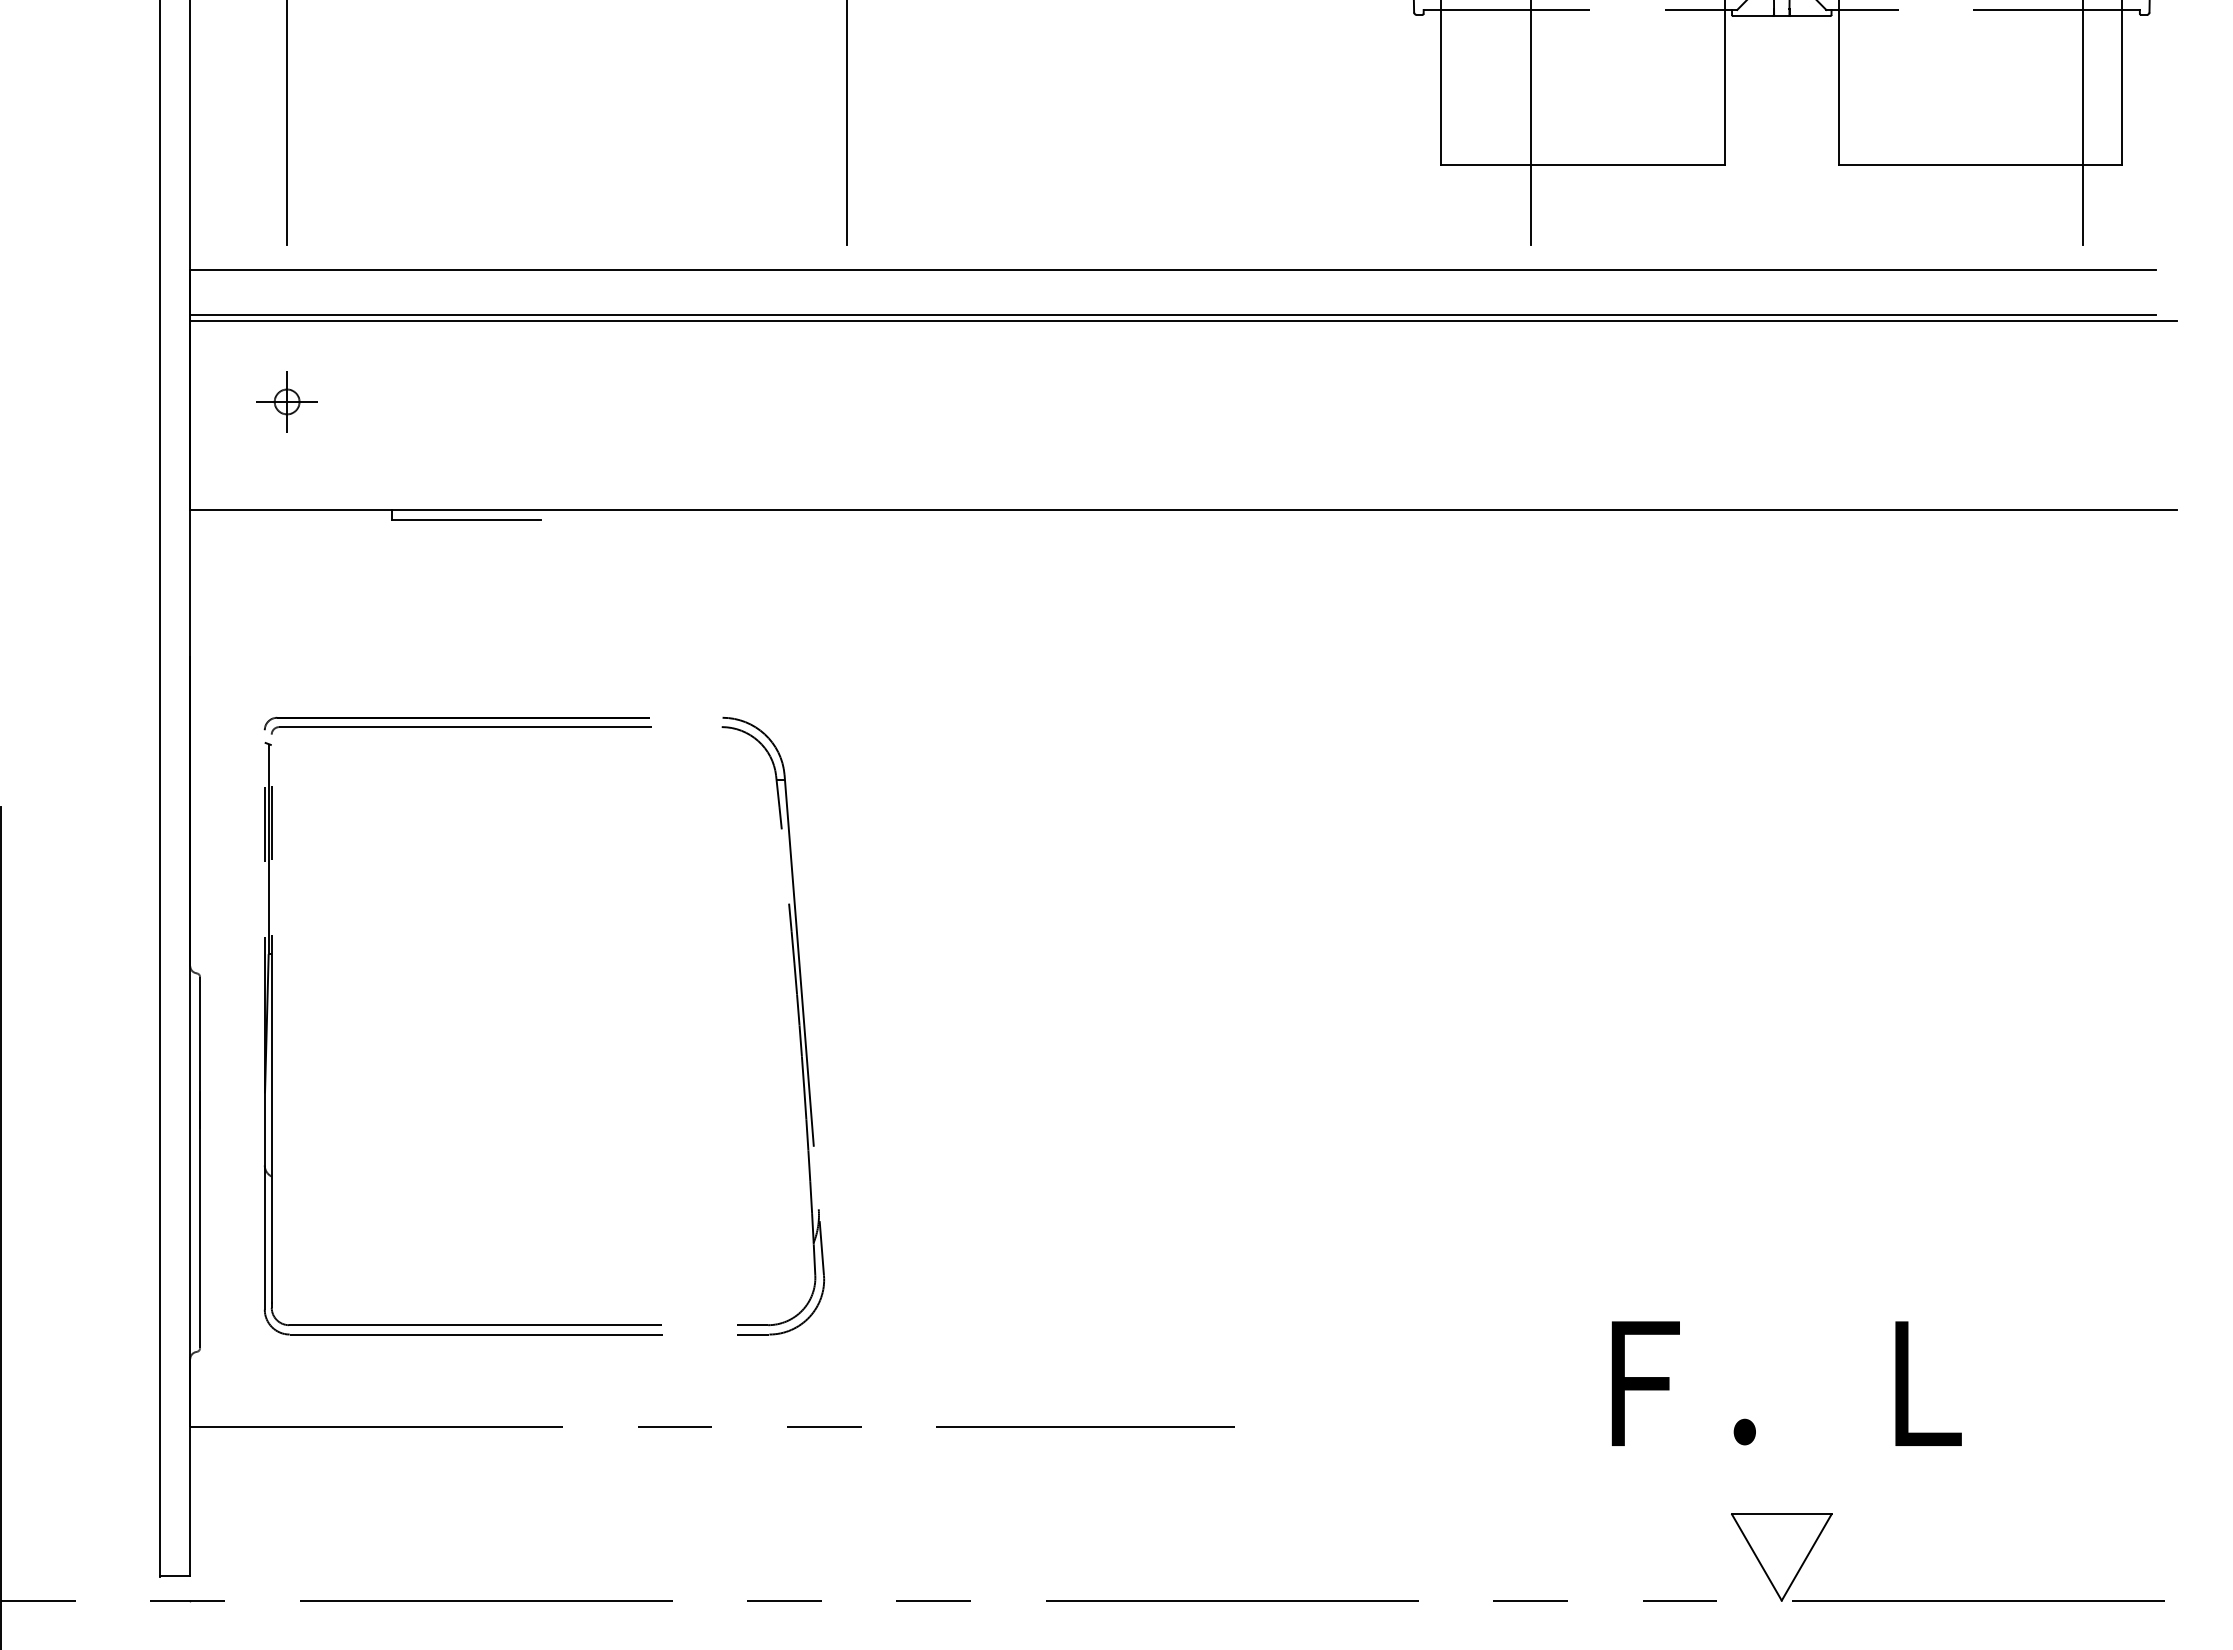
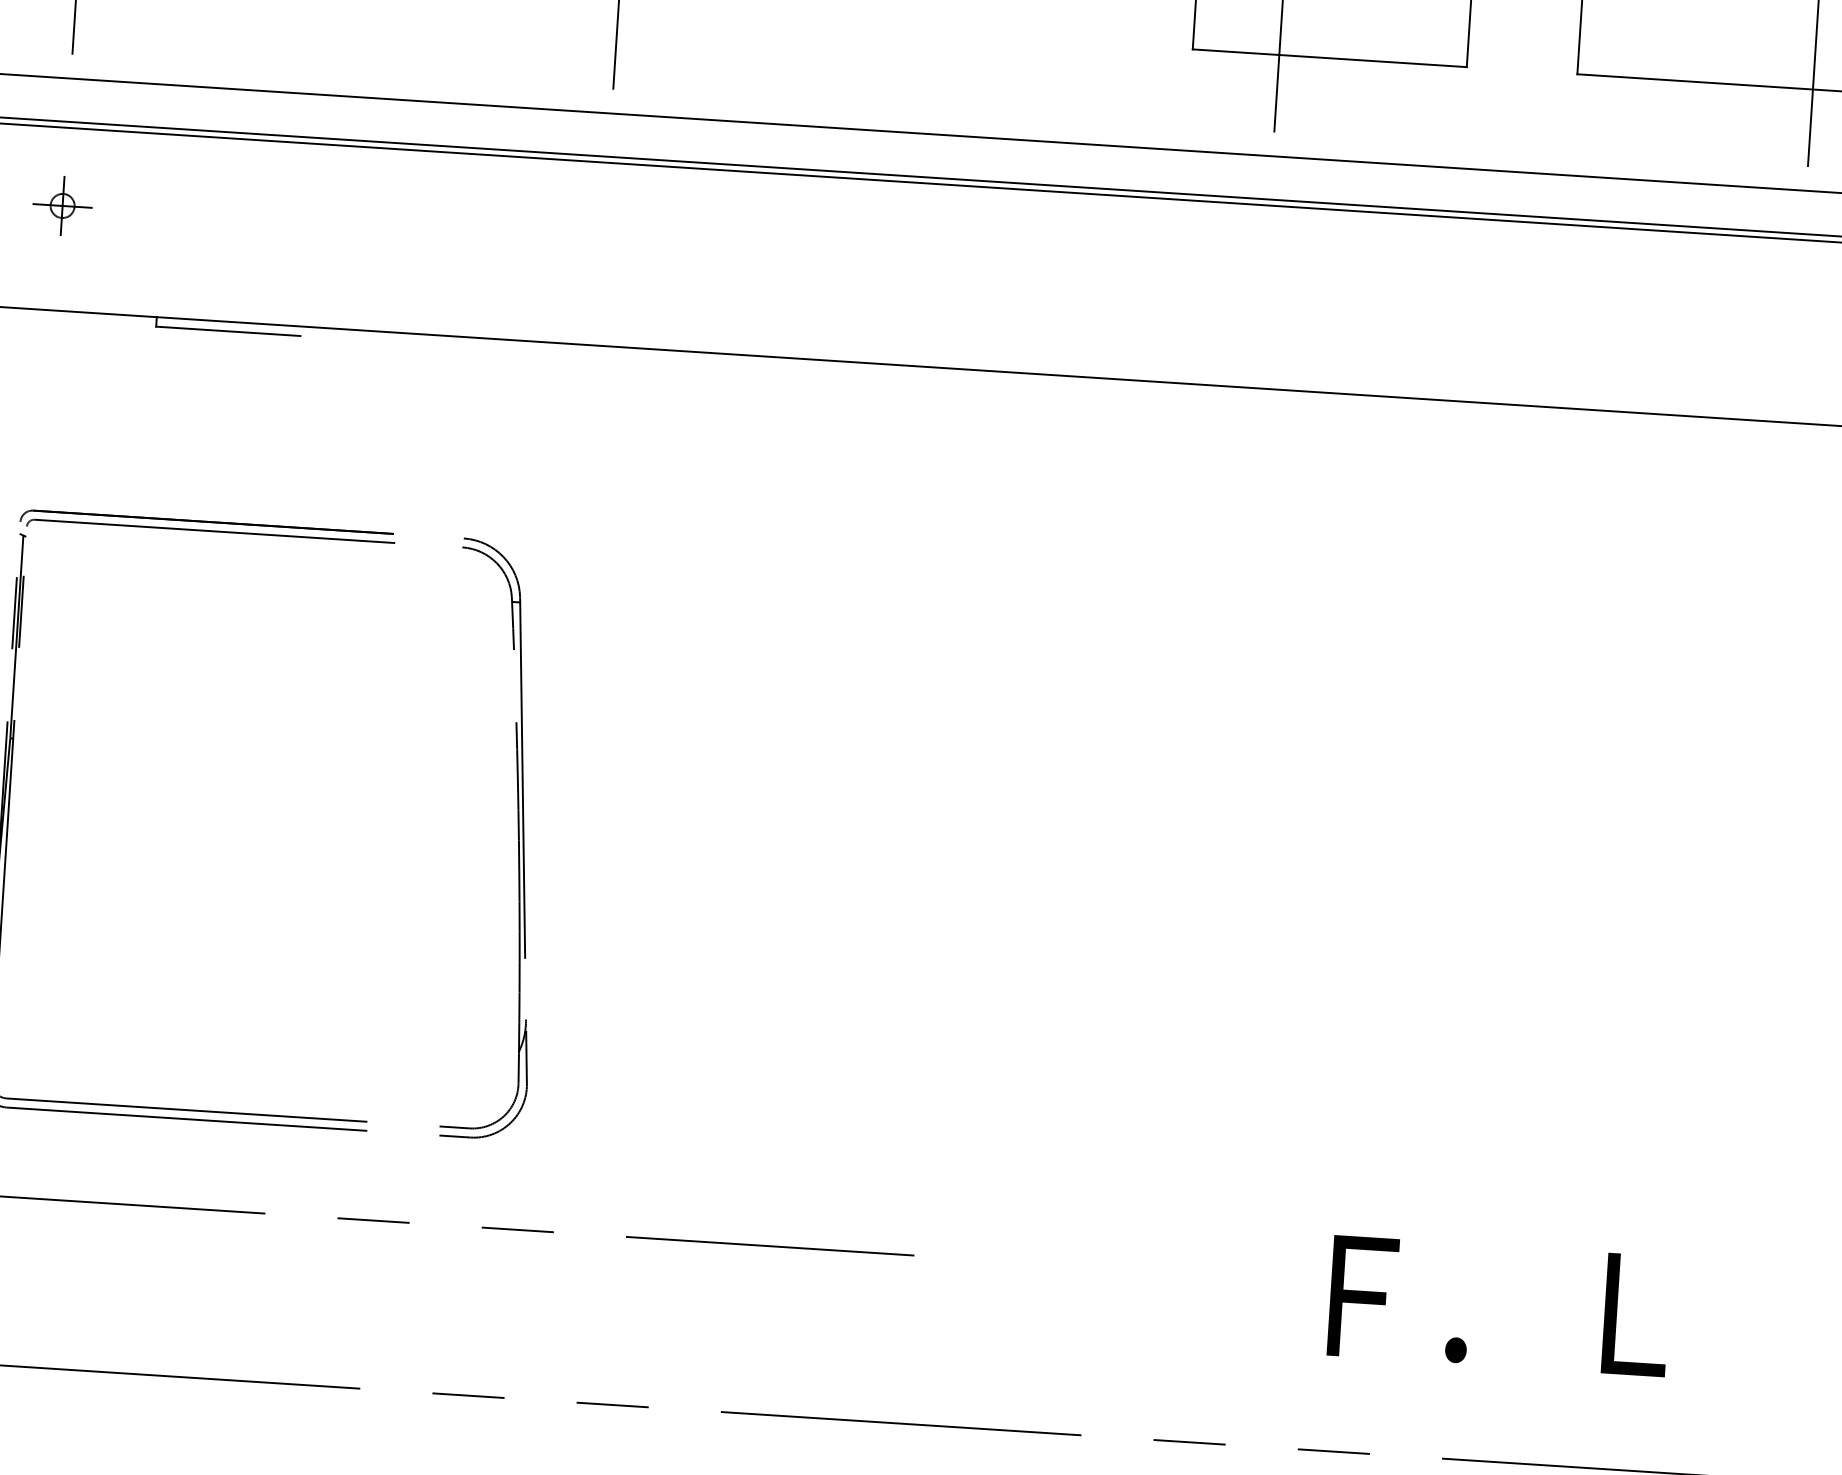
text: (1786, 1383) -> (1499, 1305), moved
part: (1781, 1557) -> (1434, 1416), removed

